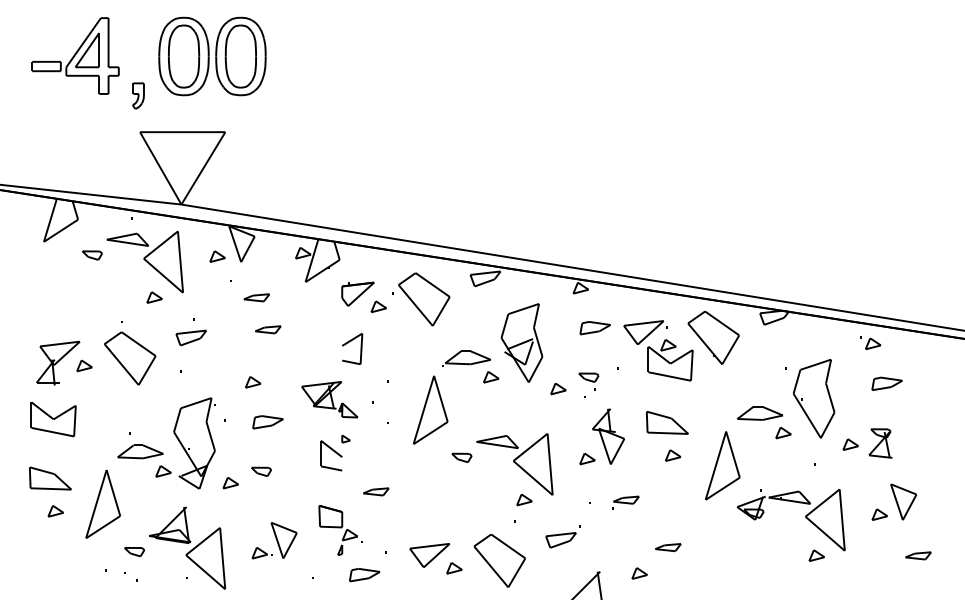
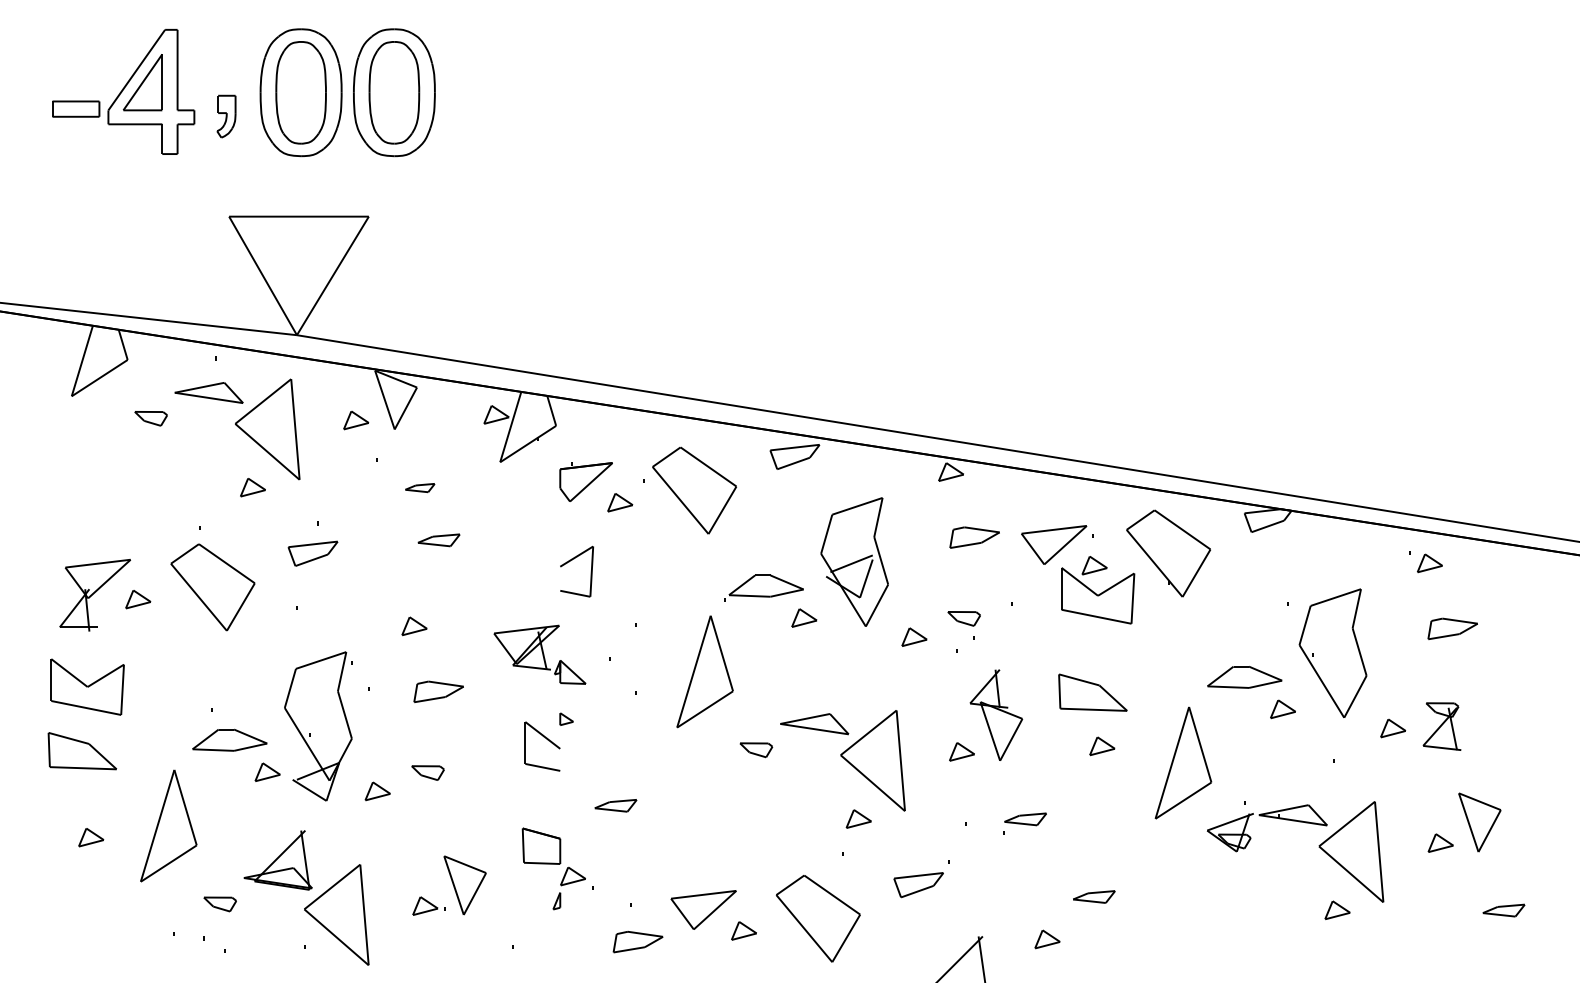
part: (138, 95) -> (226, 115), moved
part: (256, 297) -> (419, 487), size x0.7
part: (50, 478) -> (82, 751), moved
part: (364, 575) -> (637, 942), moved

